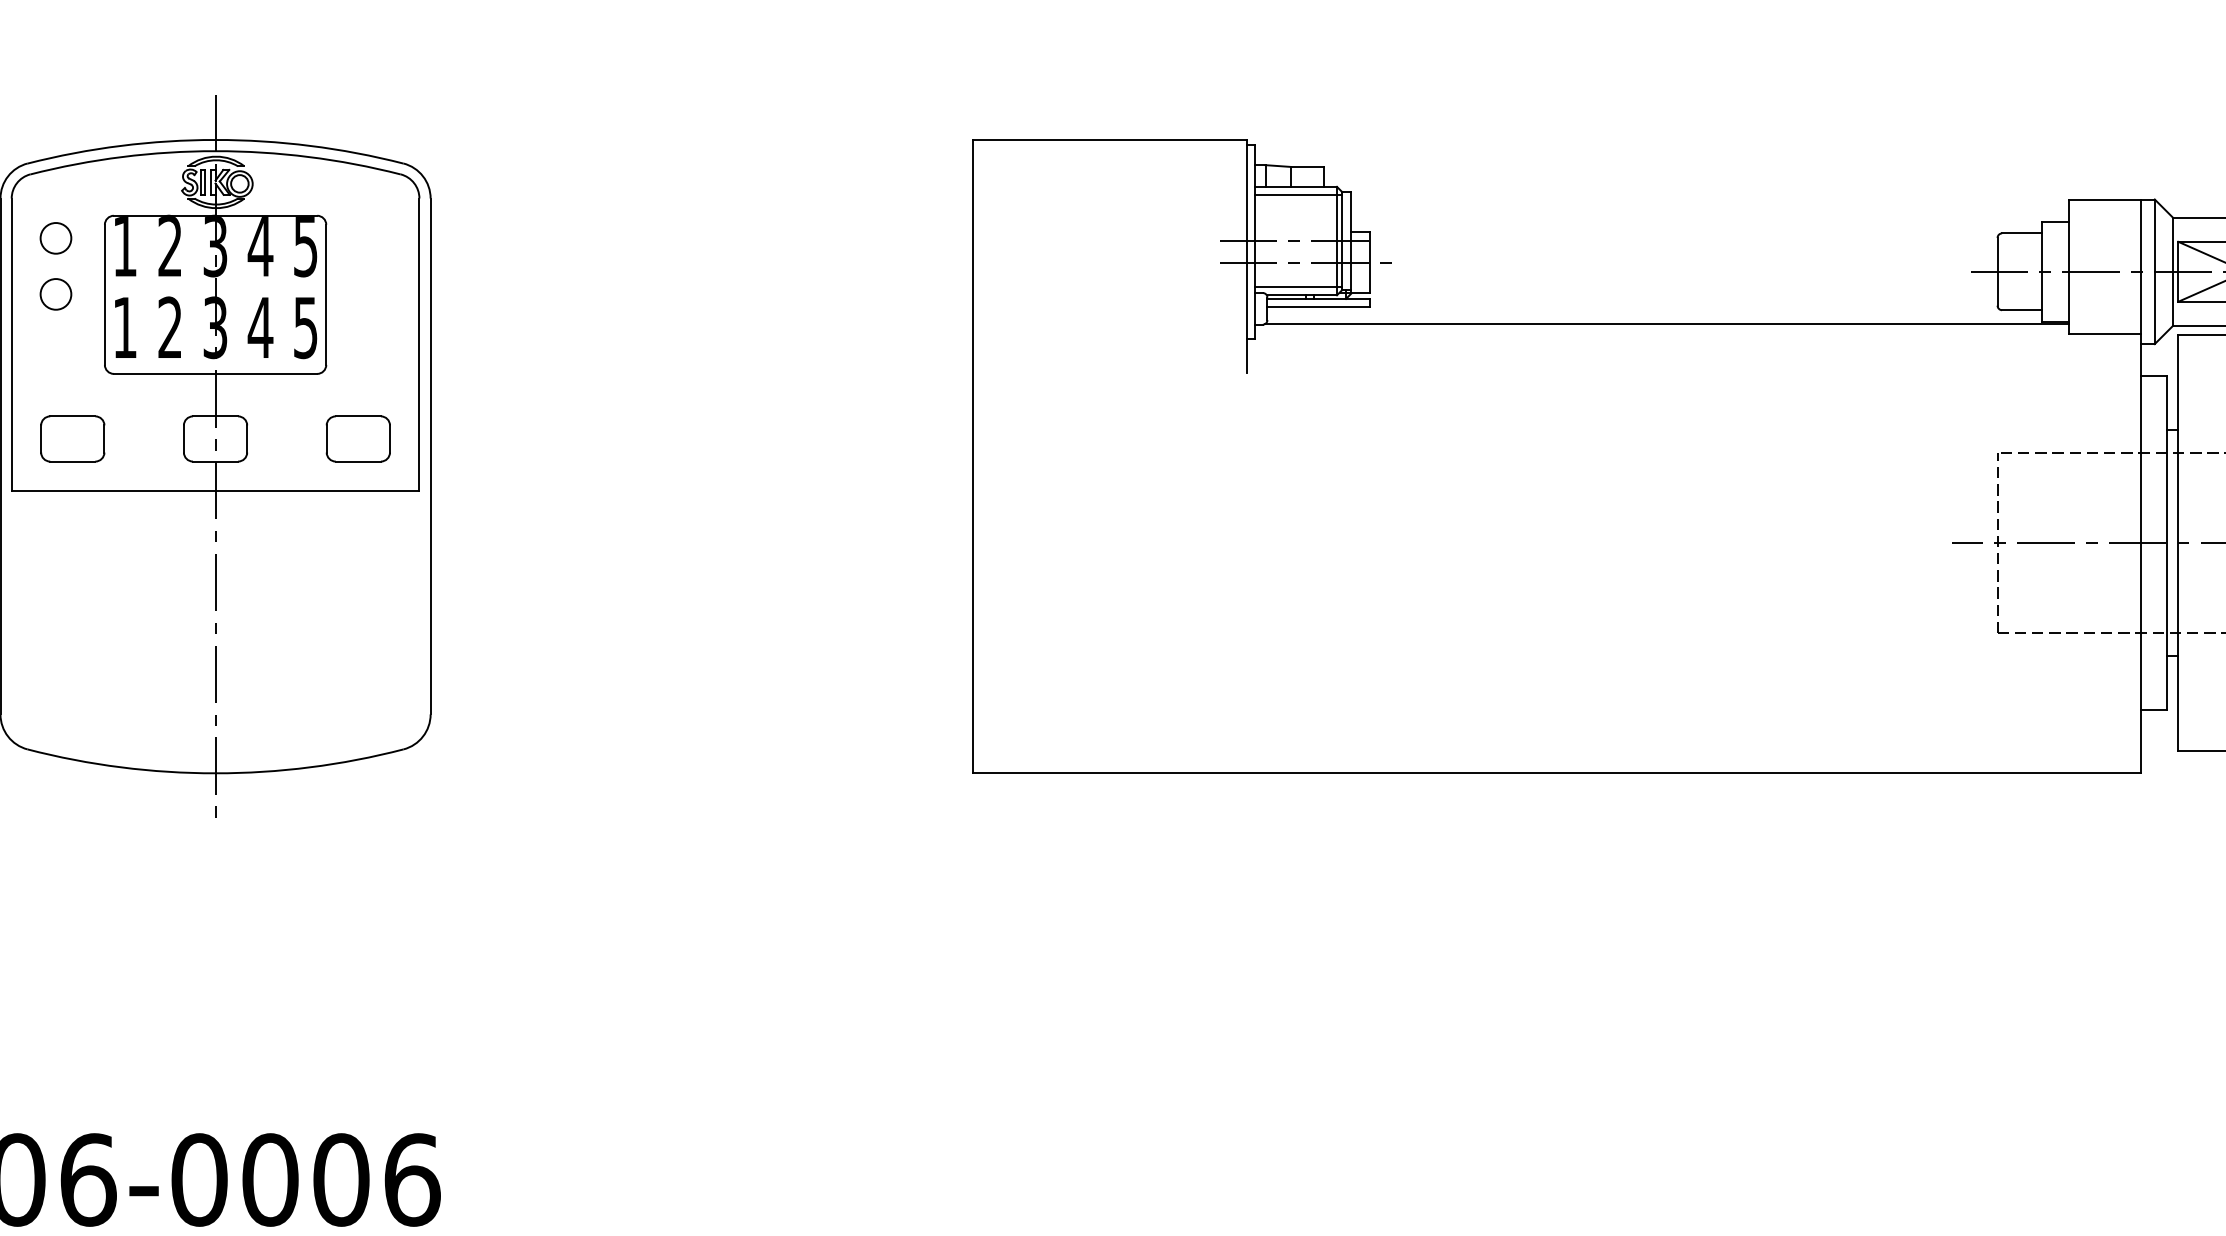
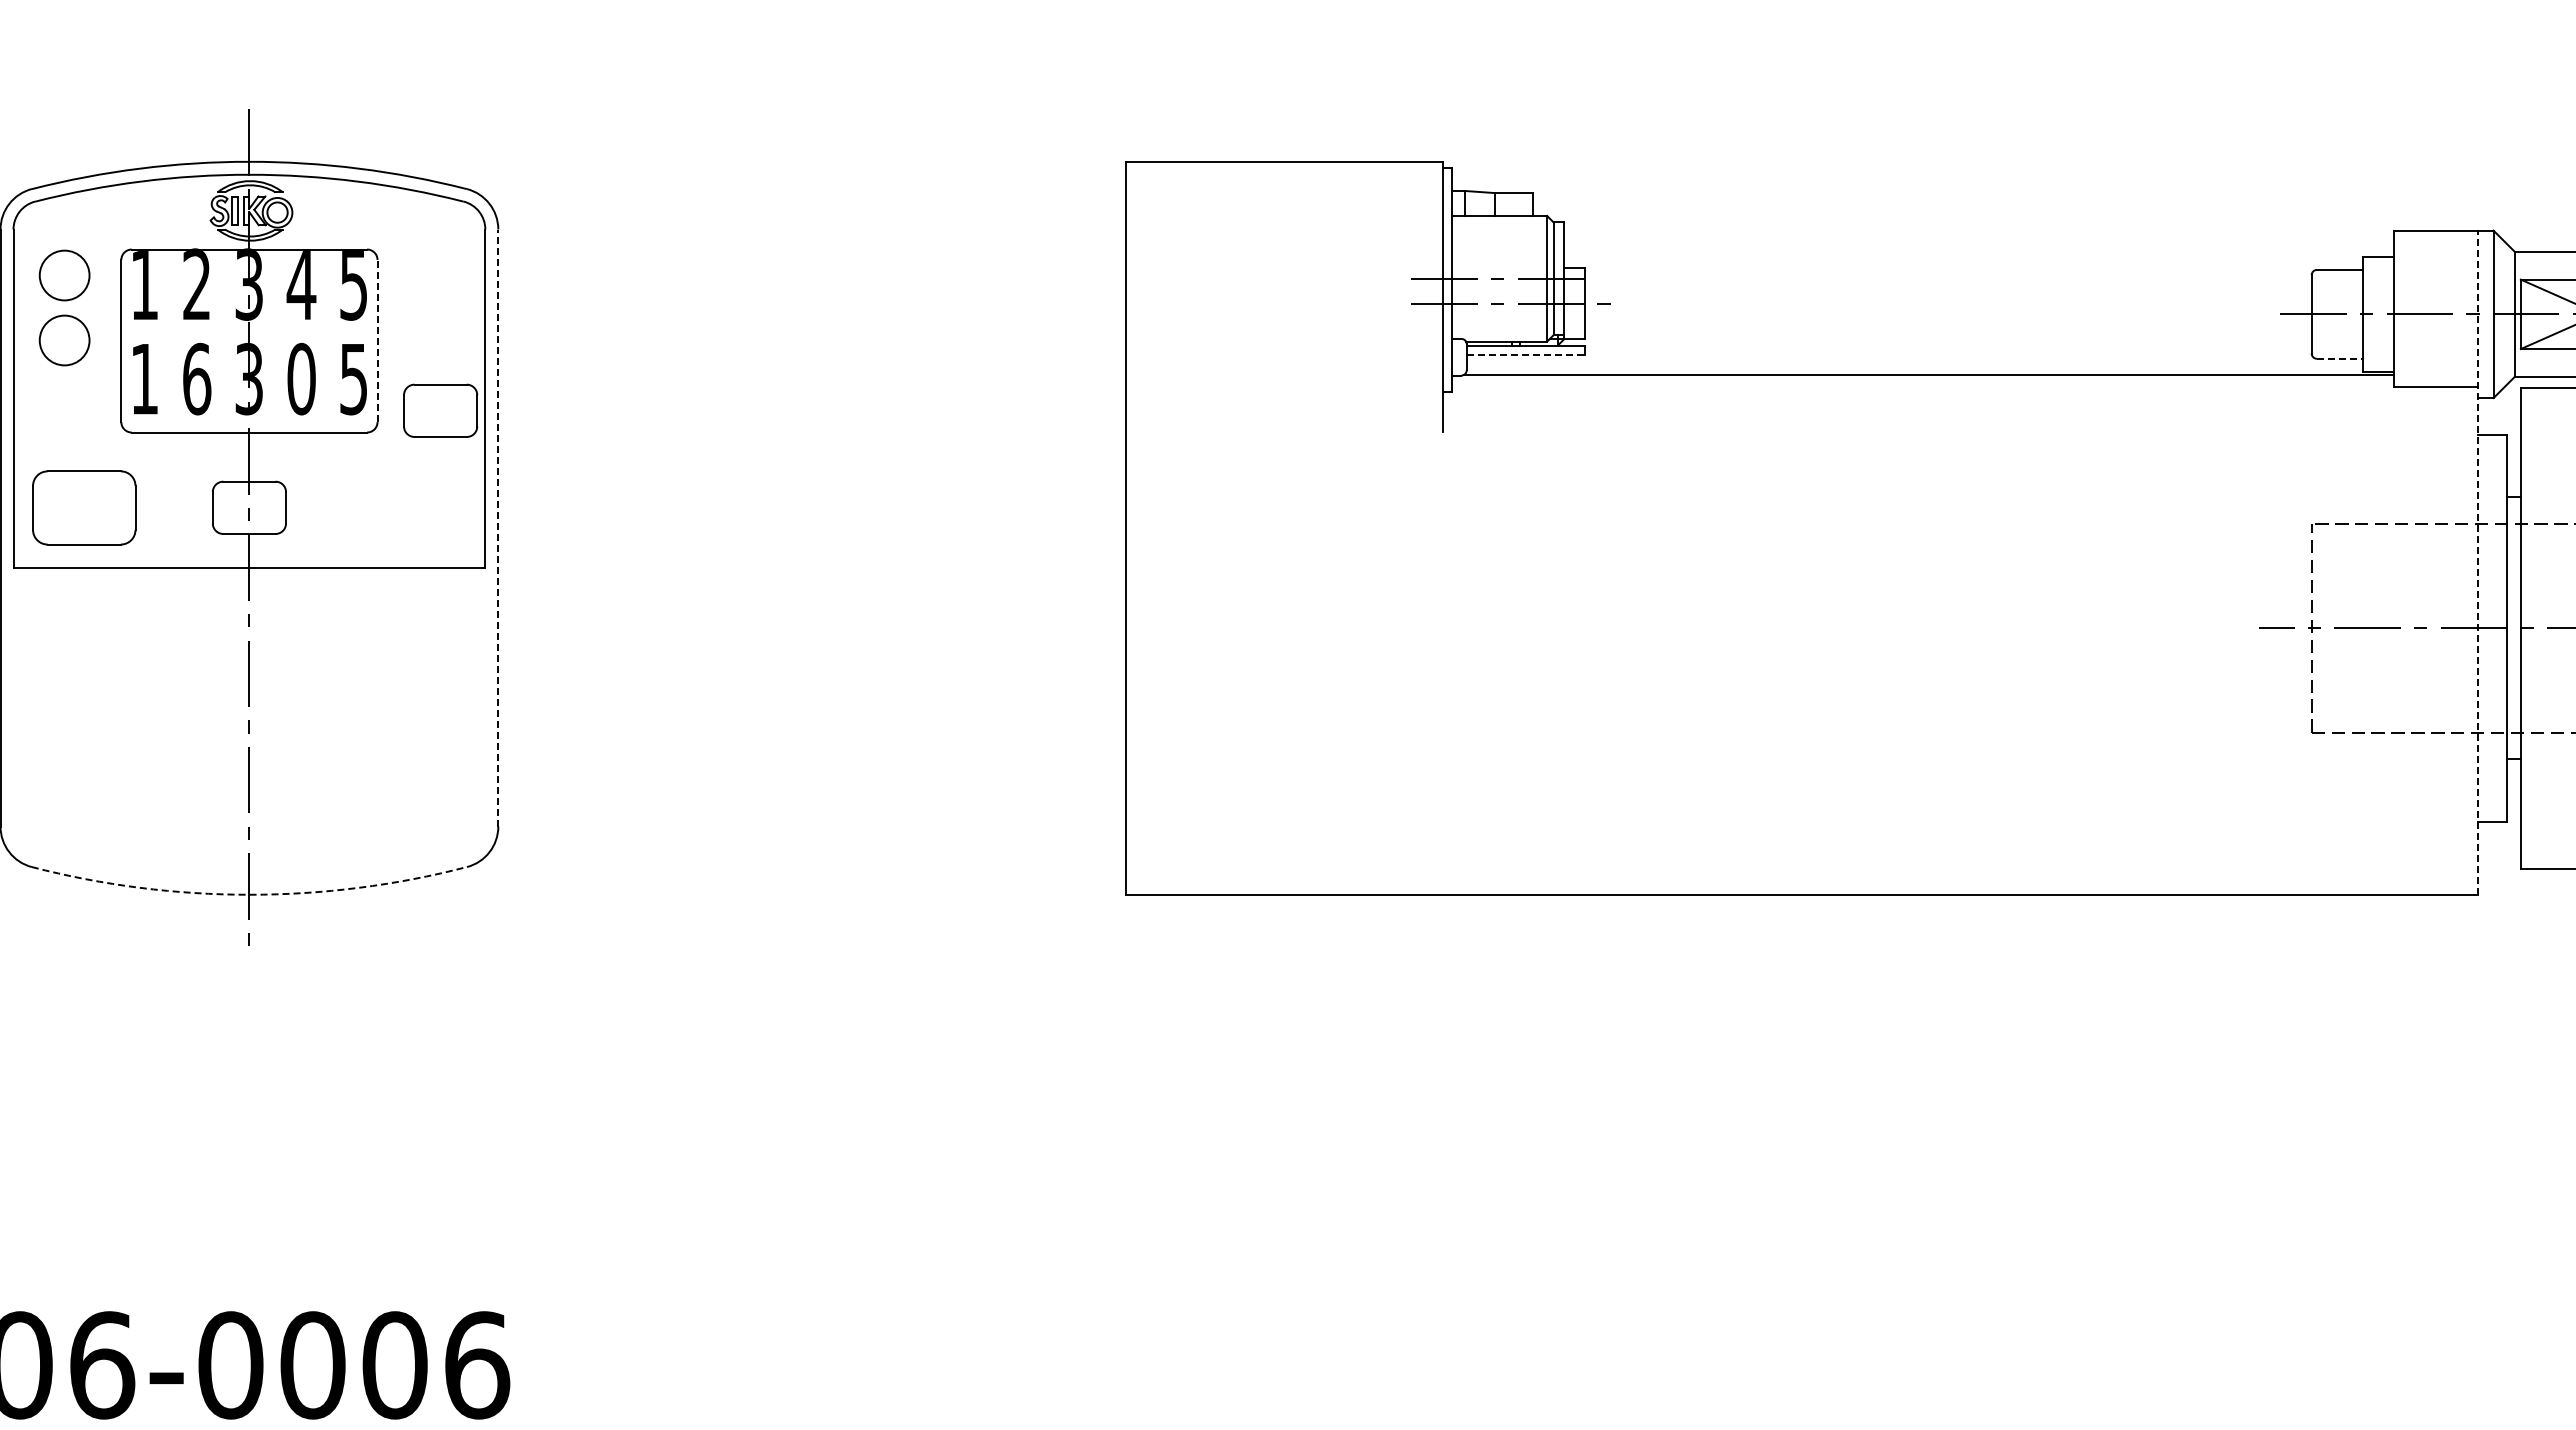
line: (1298, 195) -> (1502, 226), removed
circle: (55, 238) -> (64, 275), size x1.4
line: (1298, 286) -> (1502, 331), removed
circle: (55, 294) -> (64, 340), size x1.4
line: (326, 294) -> (377, 340), solid -> dashed
line: (1319, 307) -> (1526, 355), solid -> dashed
line: (2022, 309) -> (2340, 358), solid -> dashed
text: (170, 327) -> (197, 378), 2 -> 6
text: (260, 327) -> (301, 378), 4 -> 0
part: (72, 438) -> (83, 507), size x1.4
part: (358, 438) -> (440, 410), moved
line: (430, 456) -> (498, 528), solid -> dashed
line: (2140, 486) -> (2477, 562), solid -> dashed
arc: (215, 773) -> (249, 894), solid -> dashed

